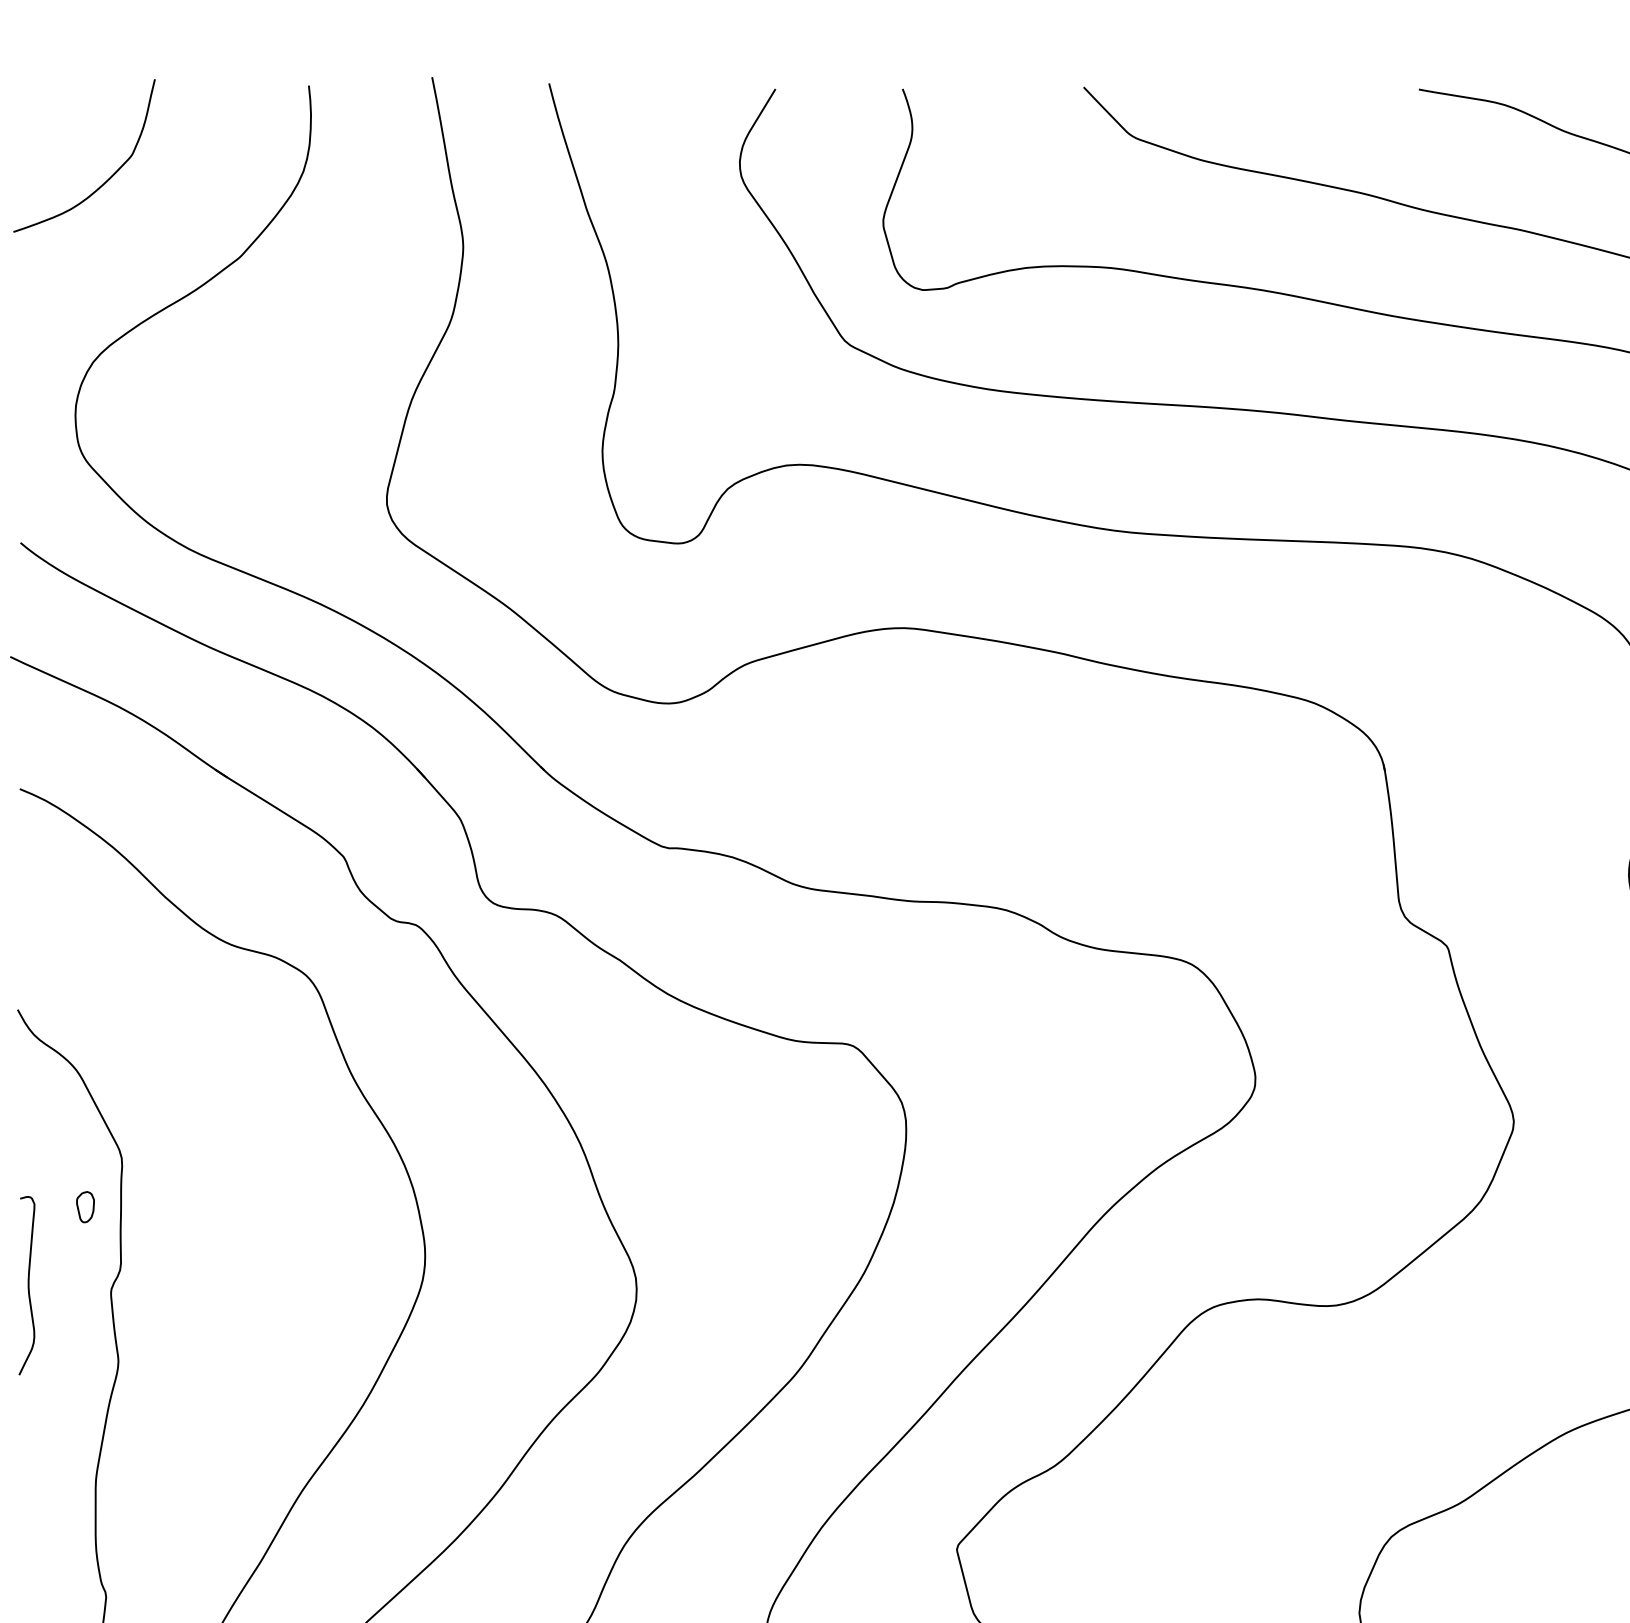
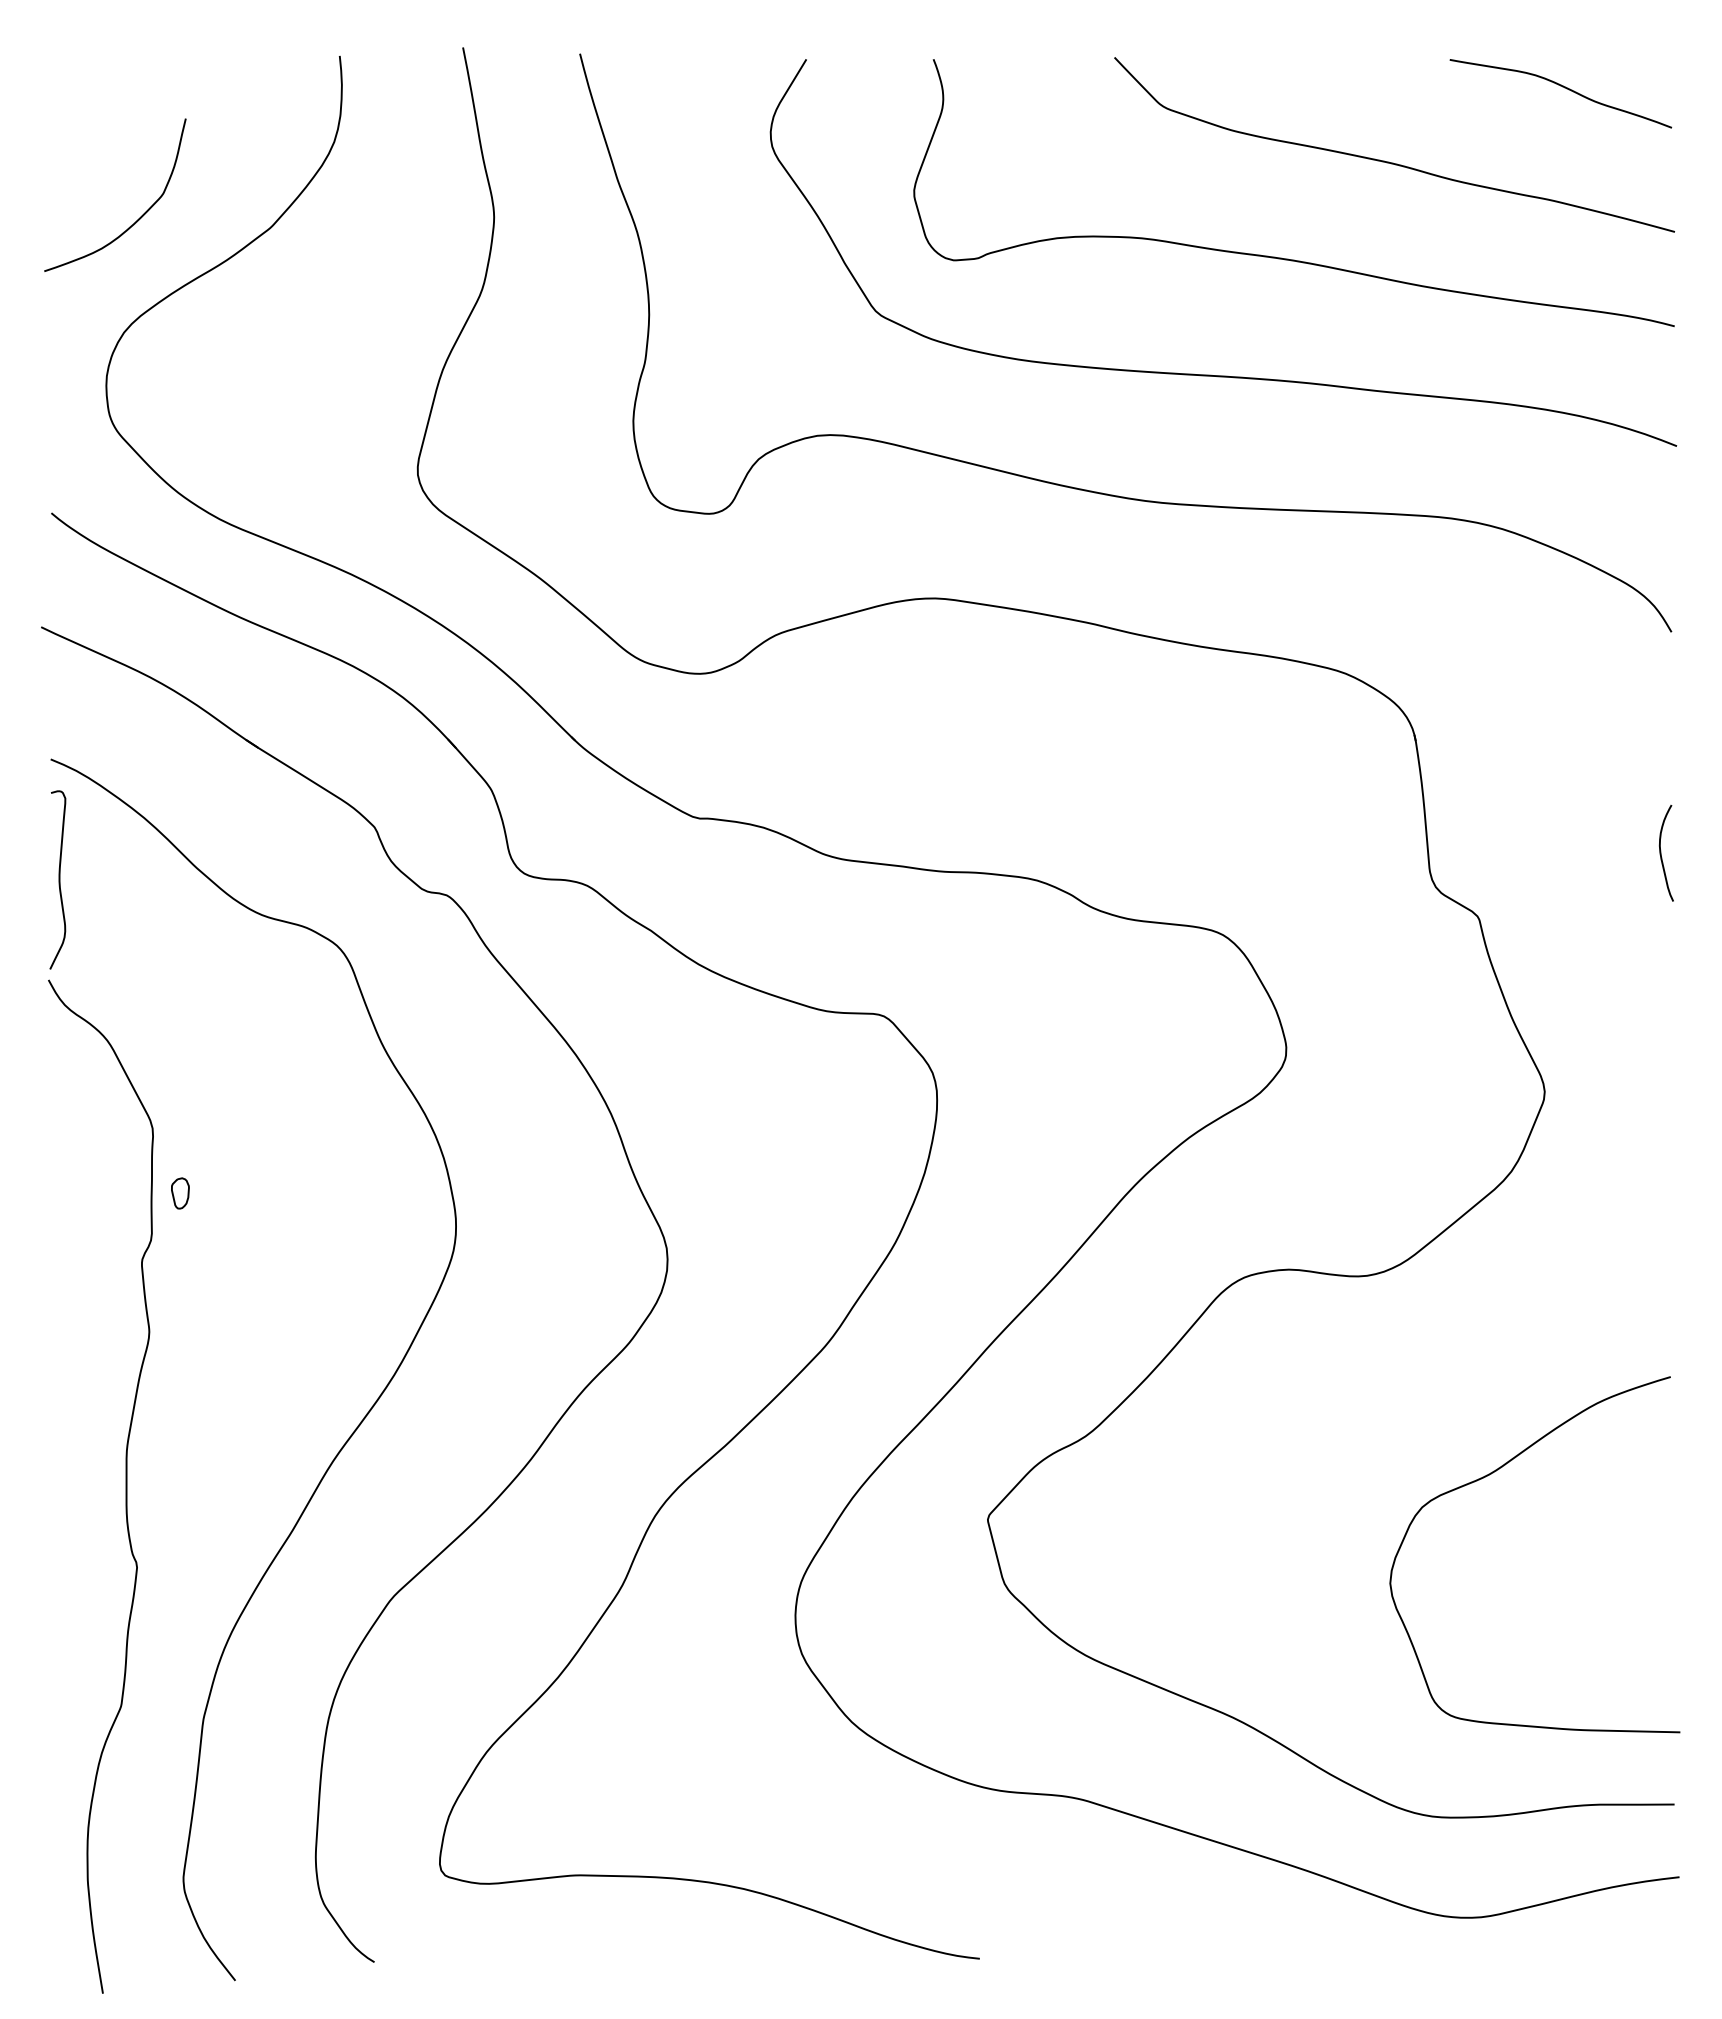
curve: (108, 178) -> (139, 217), moved
part: (85, 1207) -> (180, 1193), moved
curve: (27, 1285) -> (58, 879), moved

